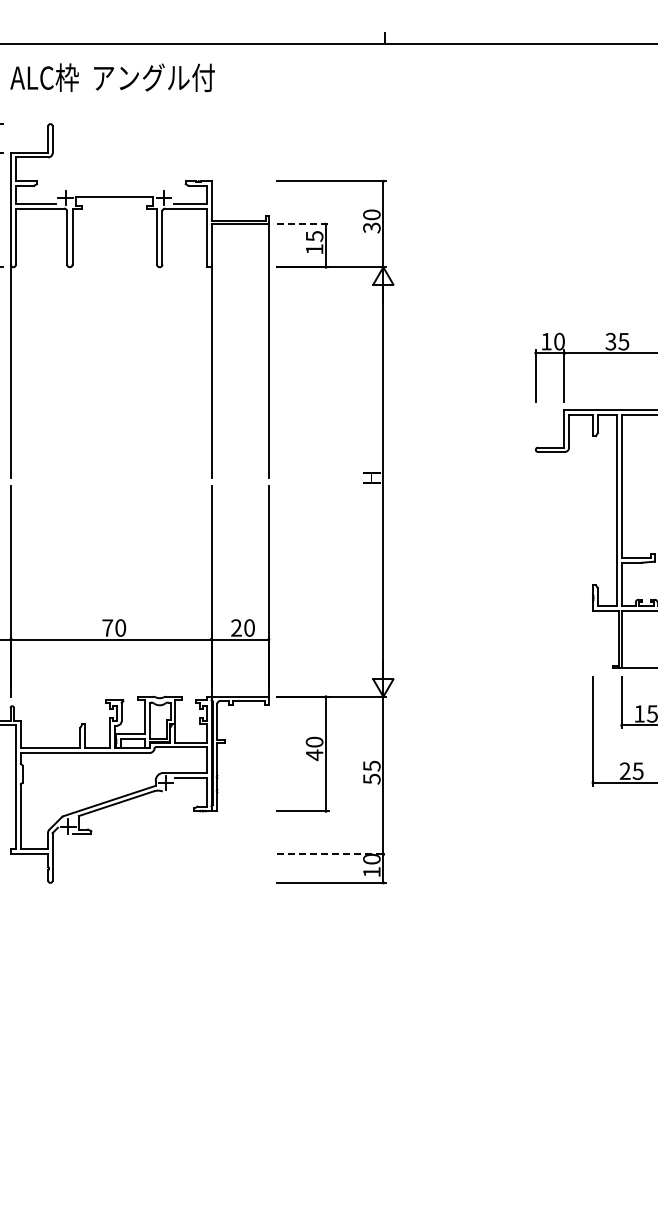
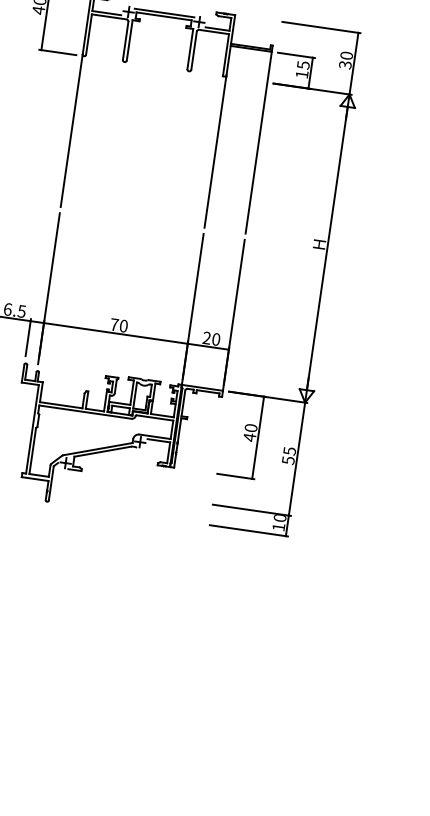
line: (114, 192) -> (164, 13), added
line: (303, 224) -> (296, 55), dashed -> solid
line: (332, 854) -> (252, 510), dashed -> solid

